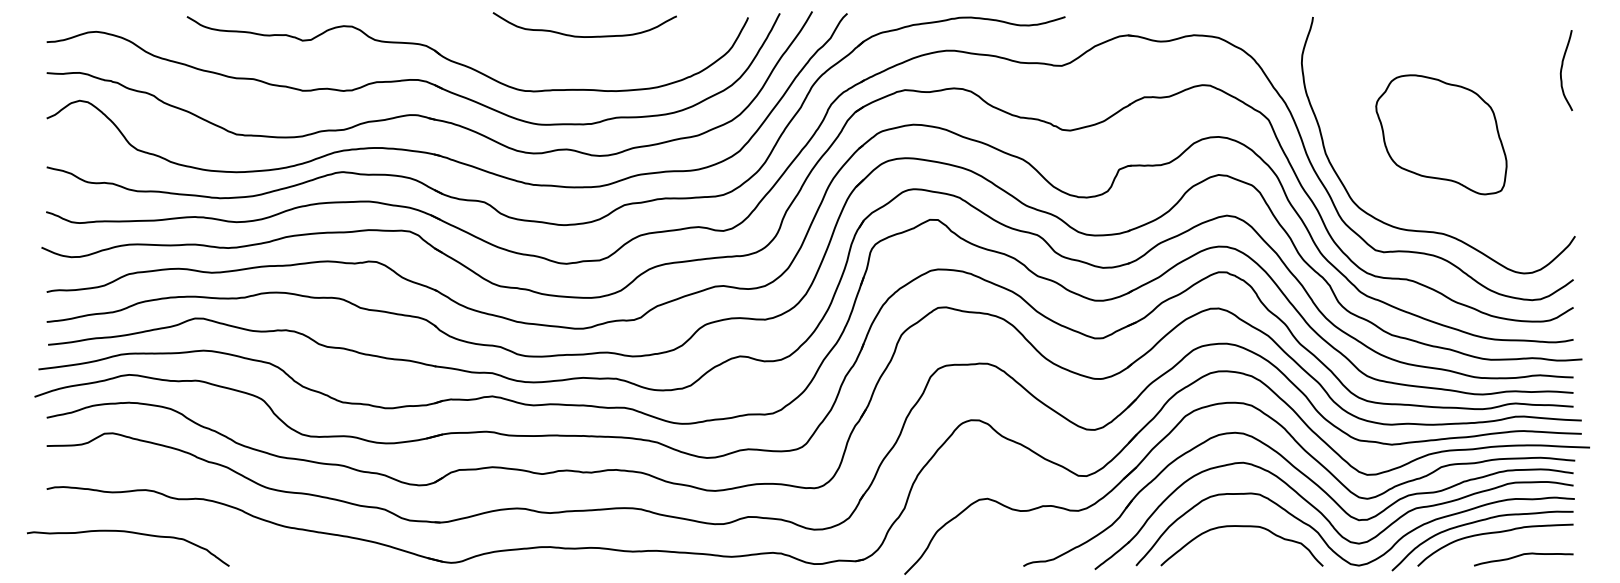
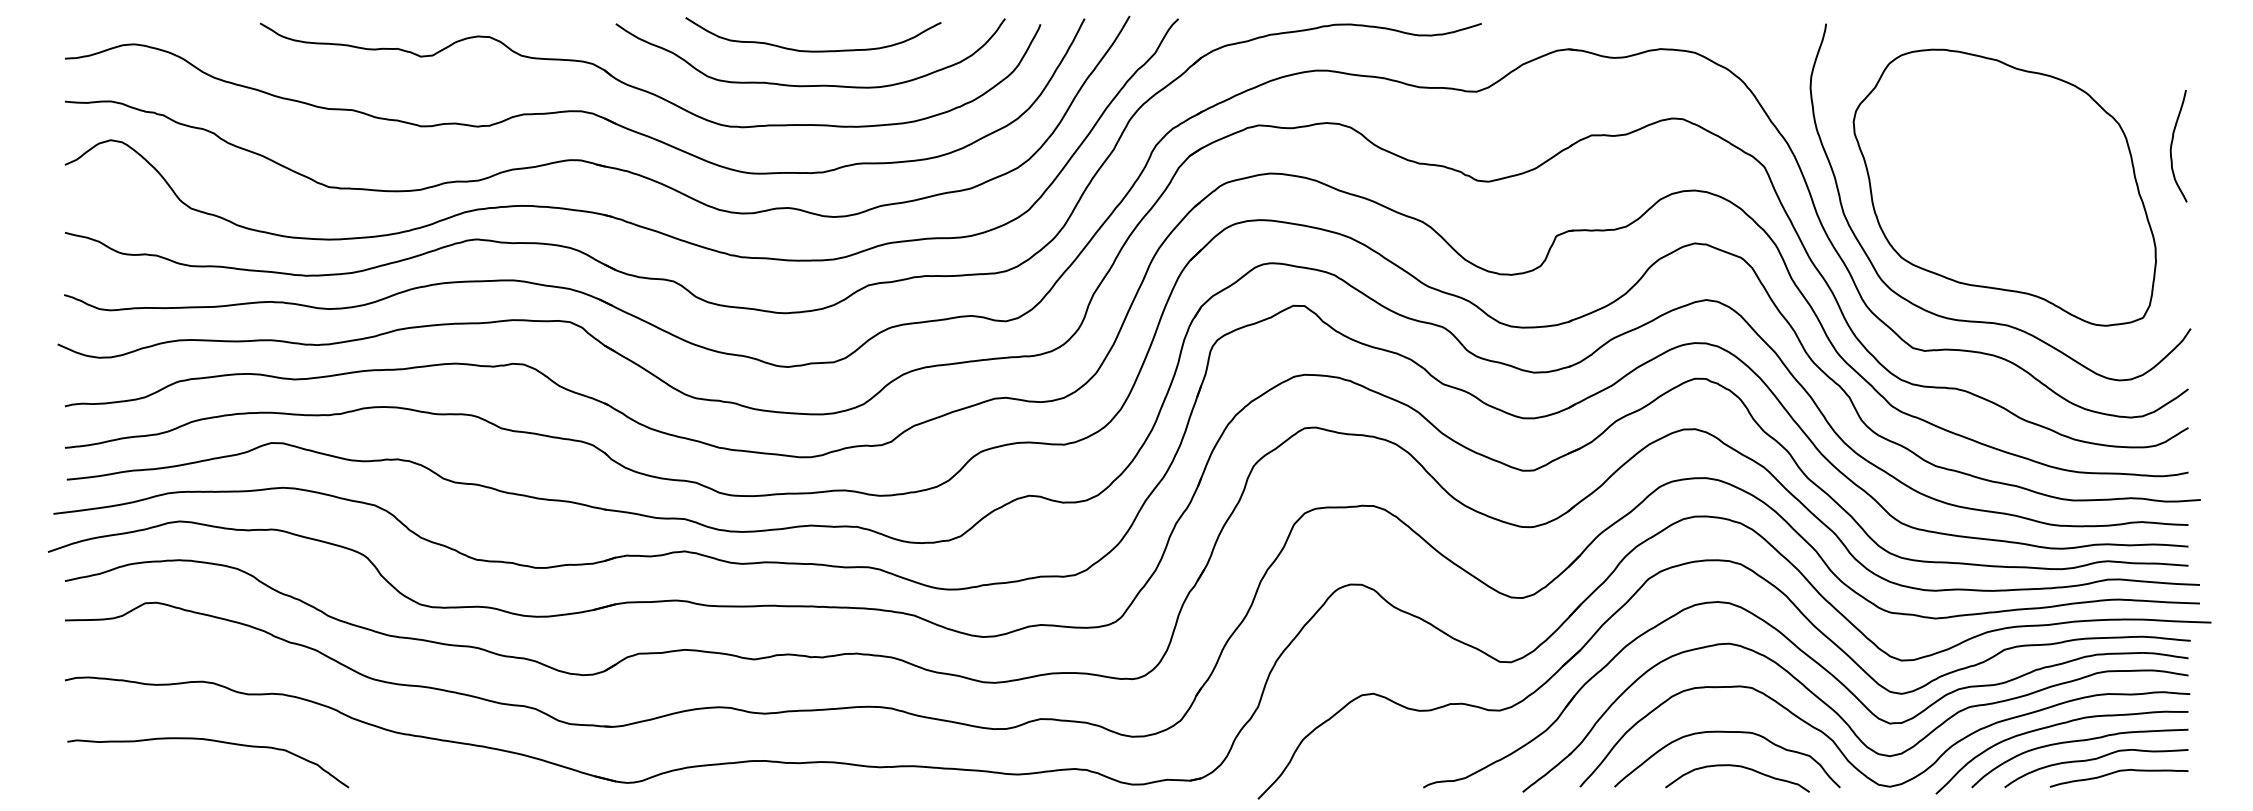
curve: (582, 61) -> (810, 85), added
curve: (1562, 70) -> (2172, 145), moved
part: (1441, 134) -> (2004, 187), size x1.67
curve: (130, 533) -> (211, 741), moved
curve: (1505, 546) -> (2093, 760), added
curve: (1250, 551) -> (1739, 767), added

